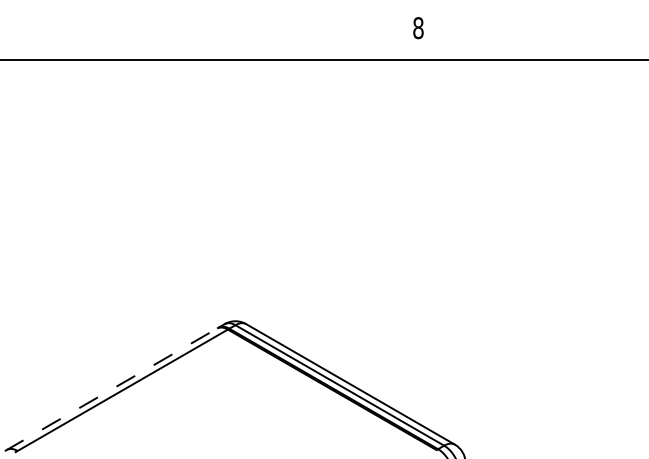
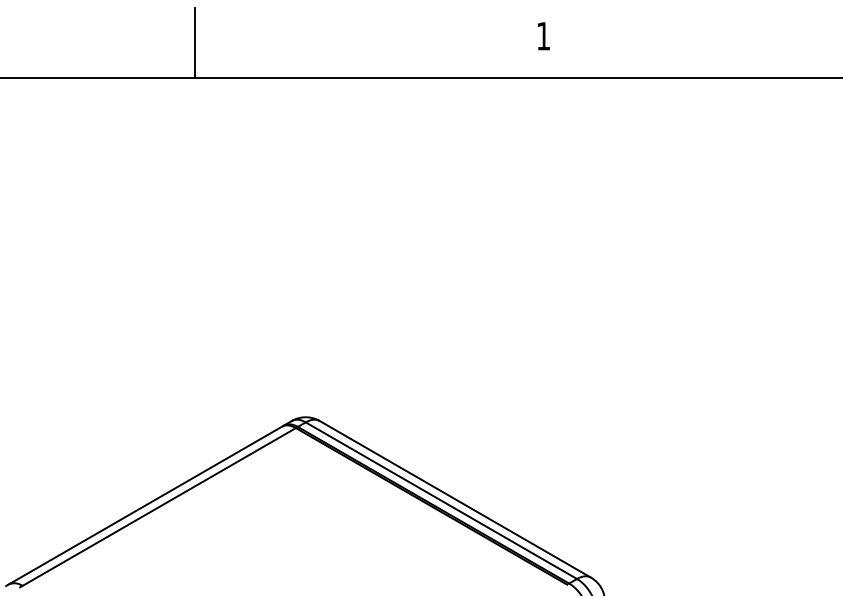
text: (418, 27) -> (543, 35), 8 -> 1
line: (149, 33) -> (194, 43), added
line: (111, 389) -> (144, 506), dashed -> solid

